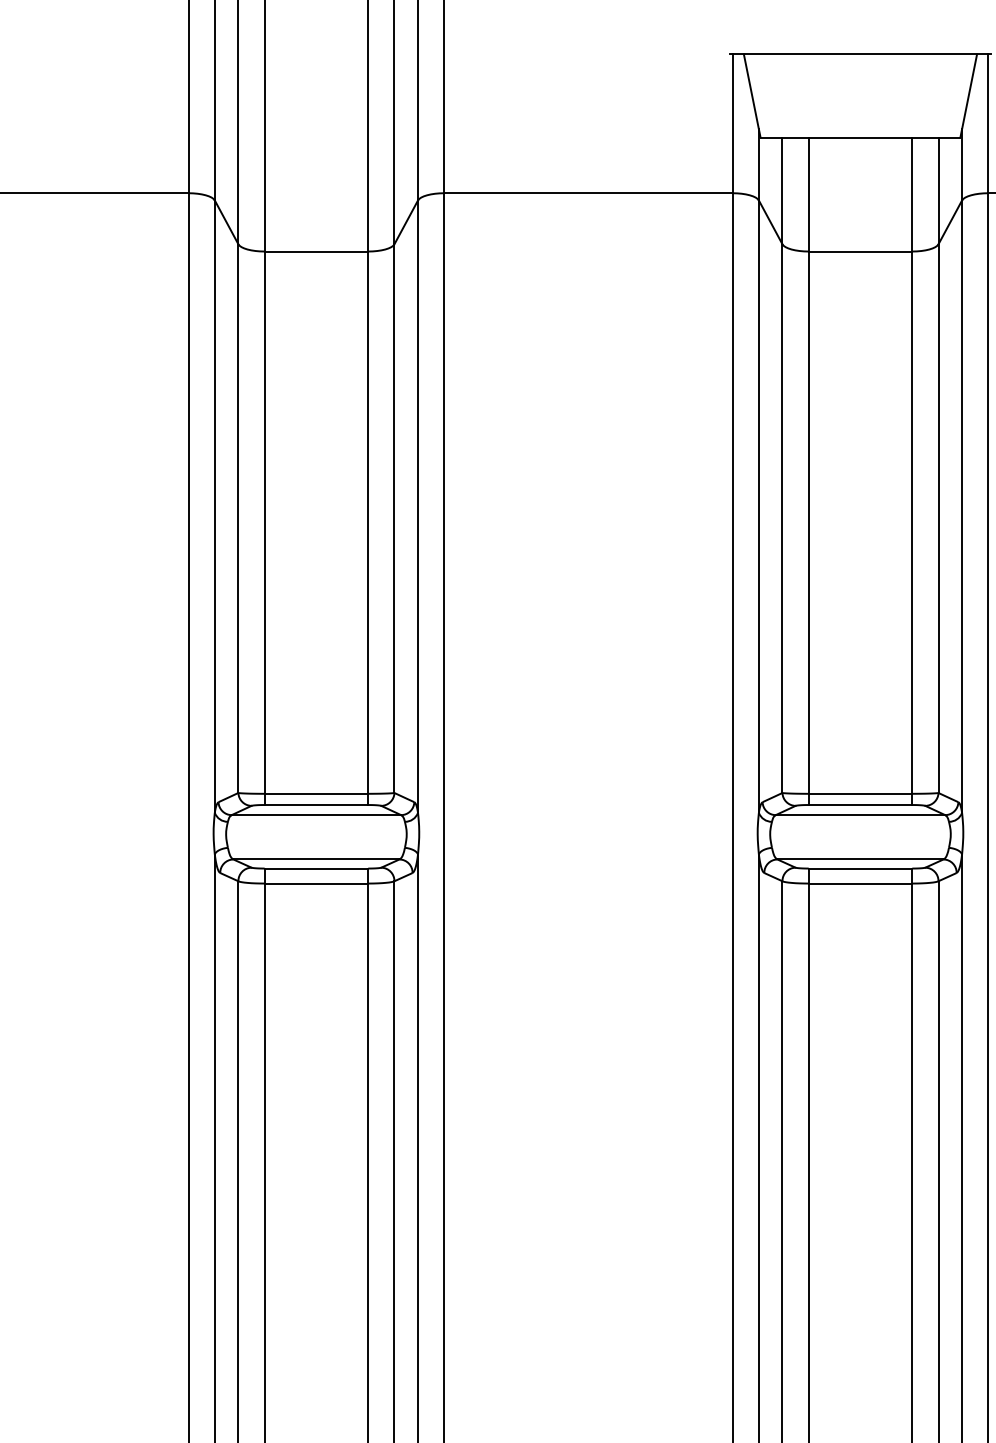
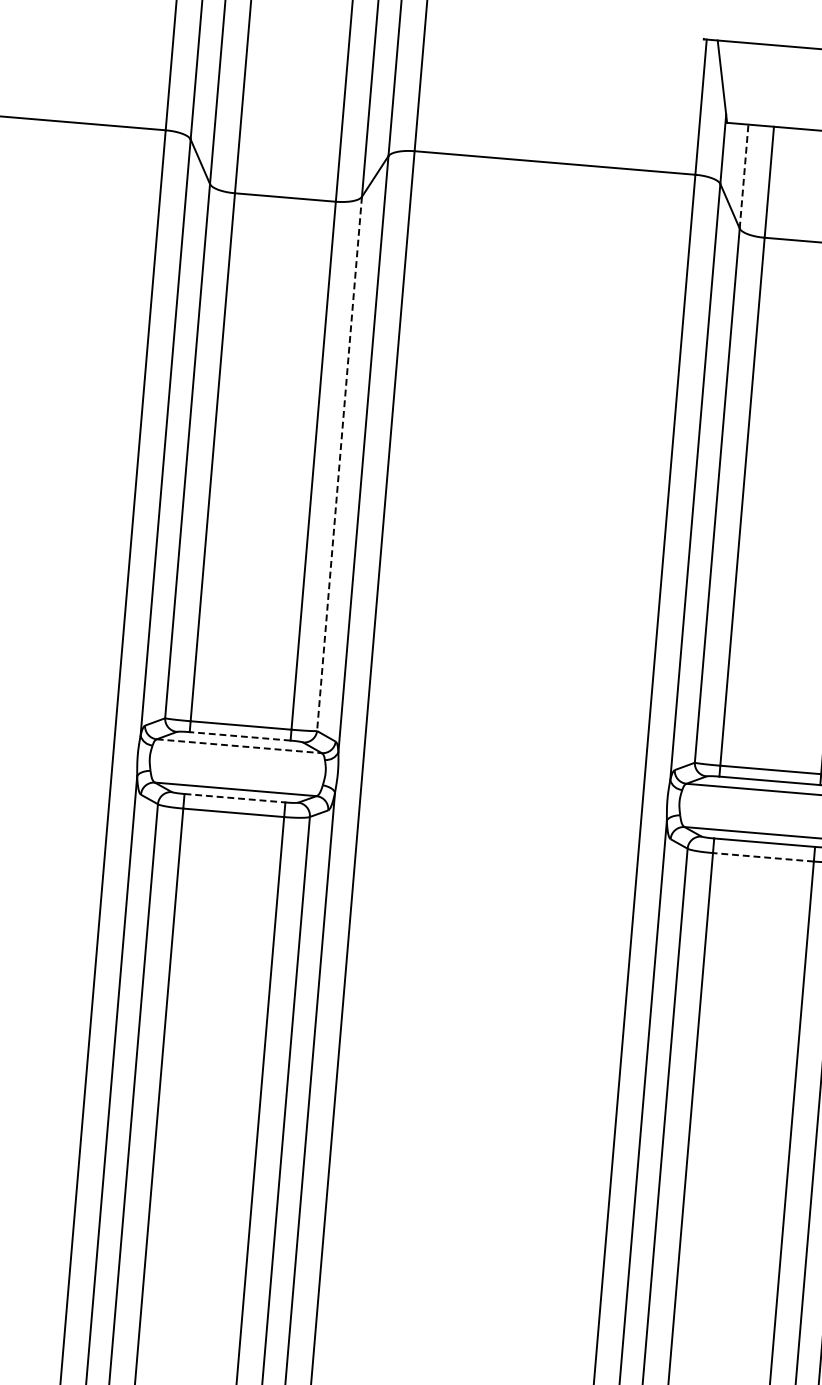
line: (782, 190) -> (744, 176), solid -> dashed
line: (394, 519) -> (339, 464), solid -> dashed
line: (316, 805) -> (240, 736), solid -> dashed
line: (316, 815) -> (239, 746), solid -> dashed
line: (316, 868) -> (235, 798), solid -> dashed
line: (860, 883) -> (763, 857), solid -> dashed

